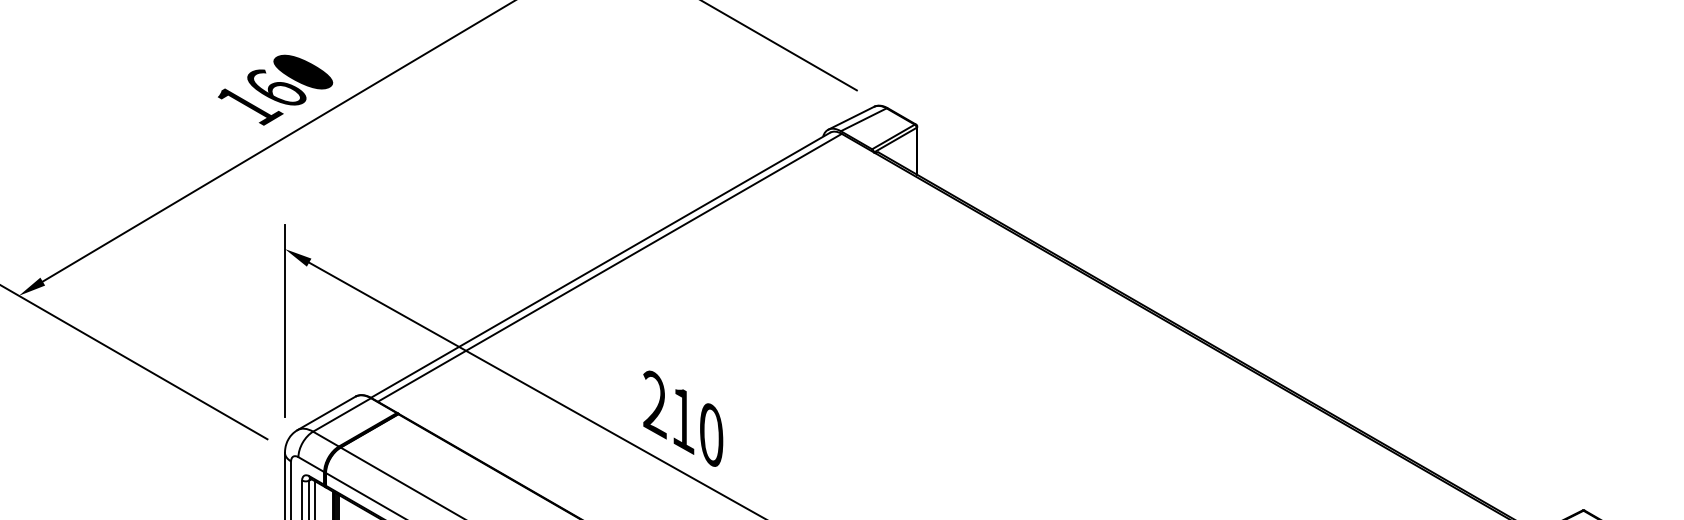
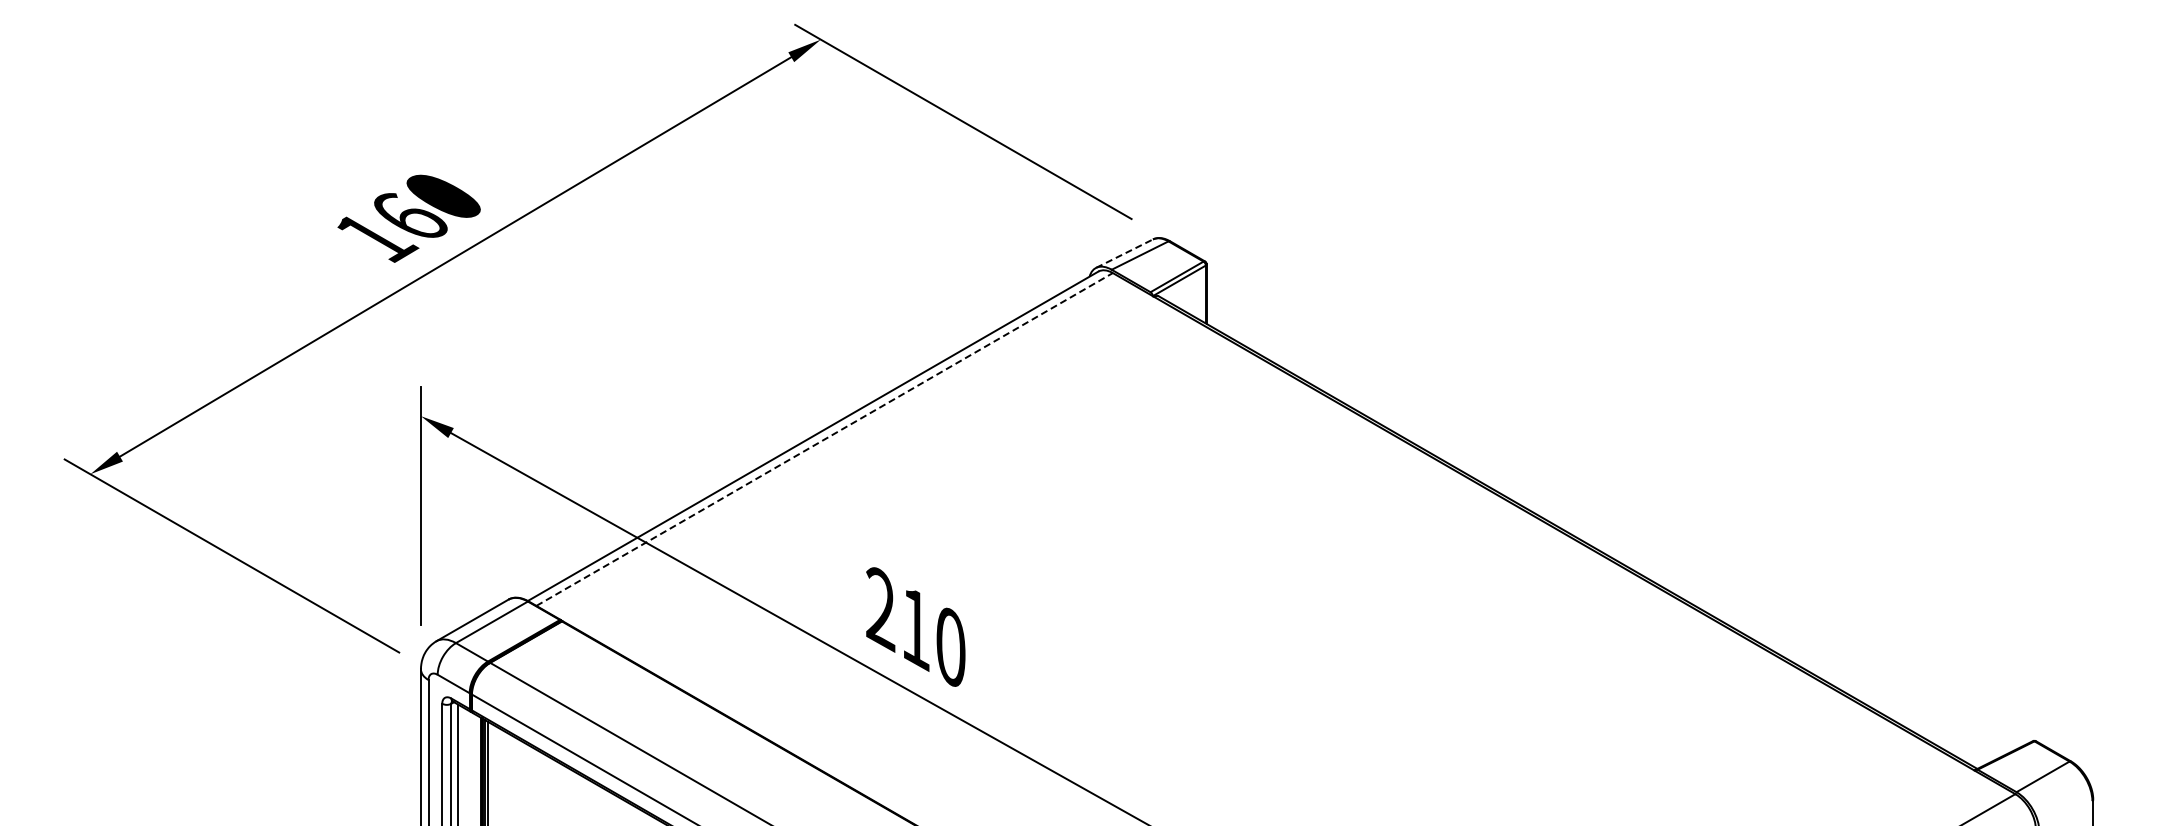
line: (851, 118) -> (1124, 253), solid -> dashed
line: (609, 267) -> (824, 439), solid -> dashed

